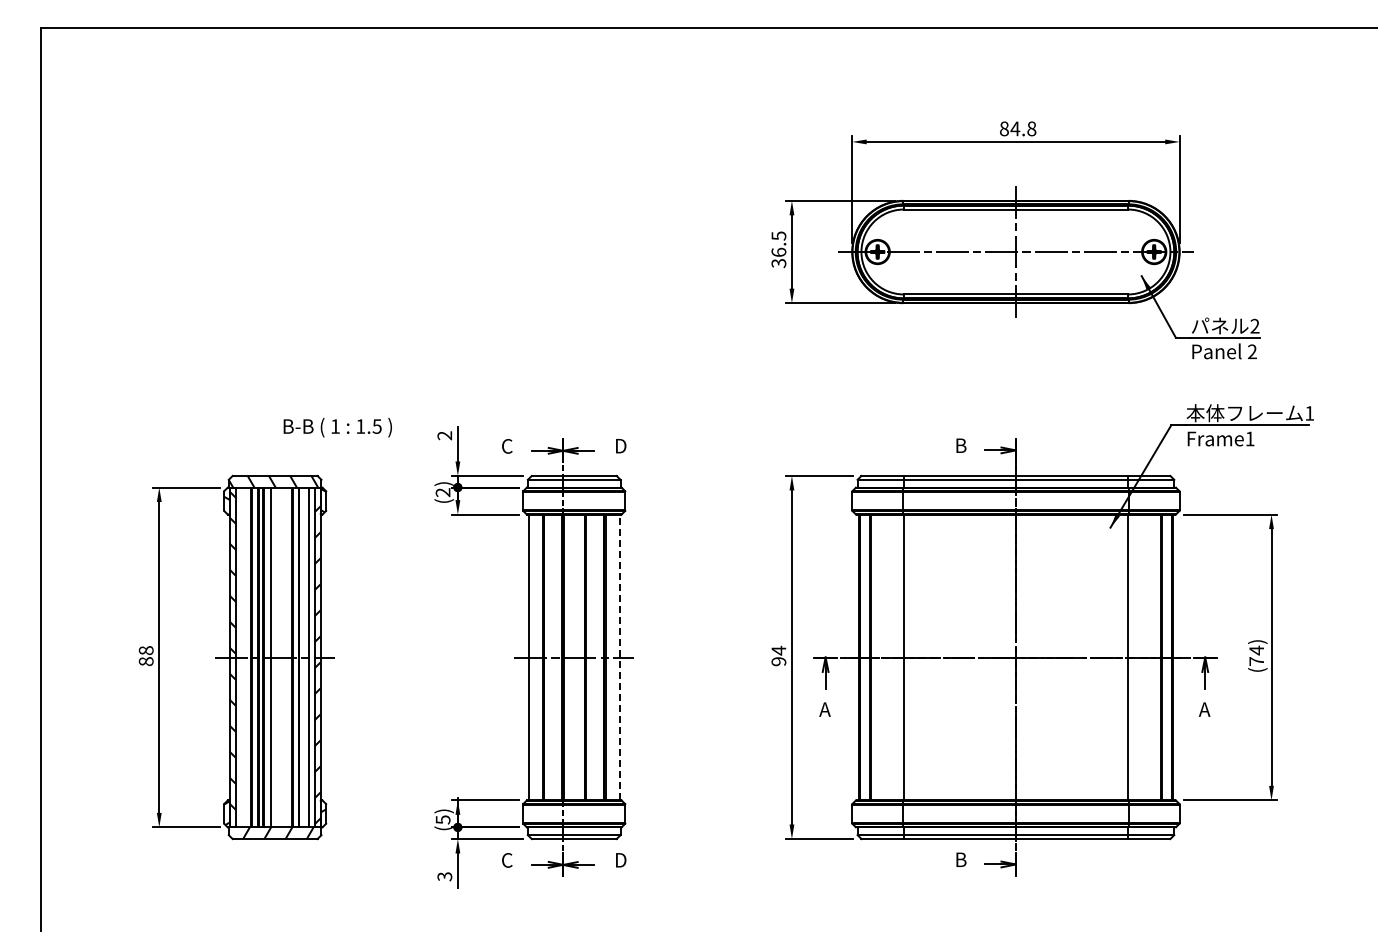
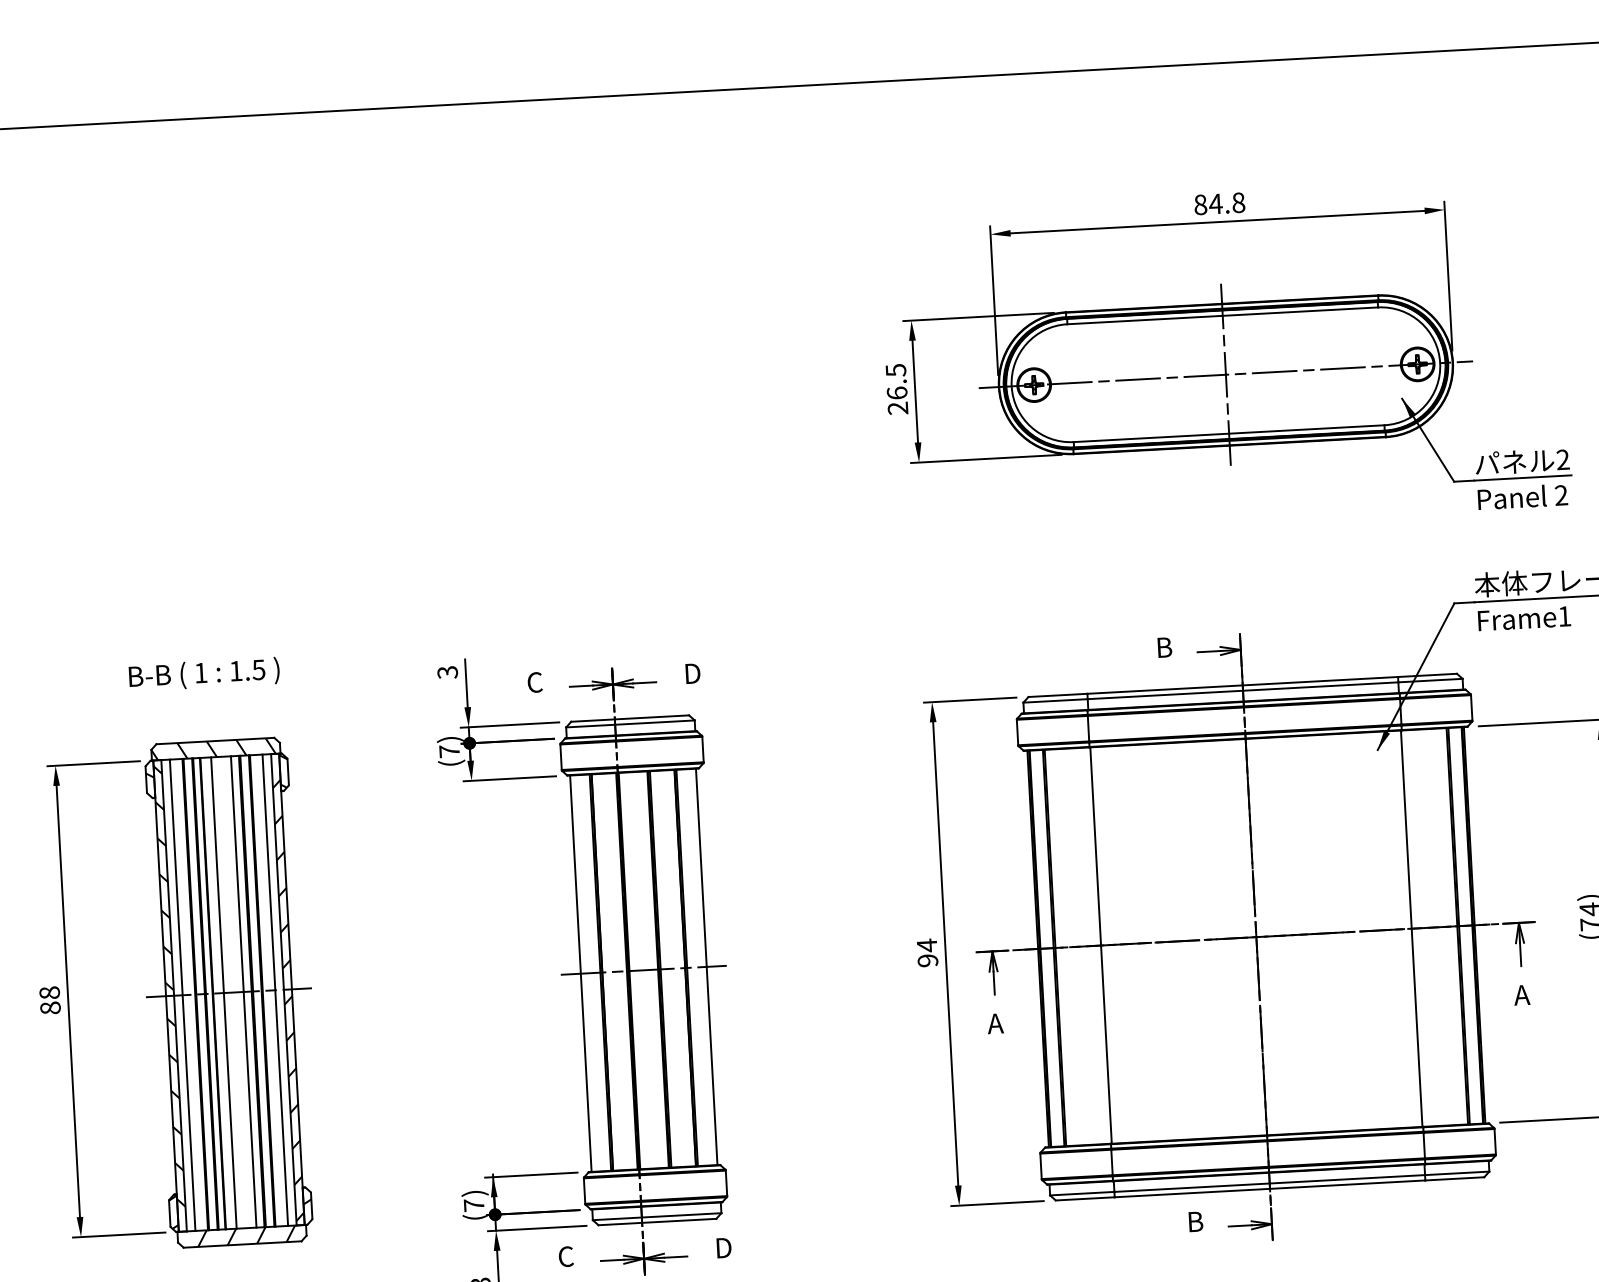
text: (779, 263) -> (898, 408), 36.5 -> 26.5
text: (337, 427) -> (203, 674), moved
text: (445, 435) -> (448, 672), 2 -> 3
text: (442, 492) -> (448, 751), (2) -> (7)
line: (241, 657) -> (182, 995), added
line: (285, 657) -> (243, 991), added
line: (619, 657) -> (706, 966), dashed -> solid
text: (443, 819) -> (474, 1204), (5) -> (7)

